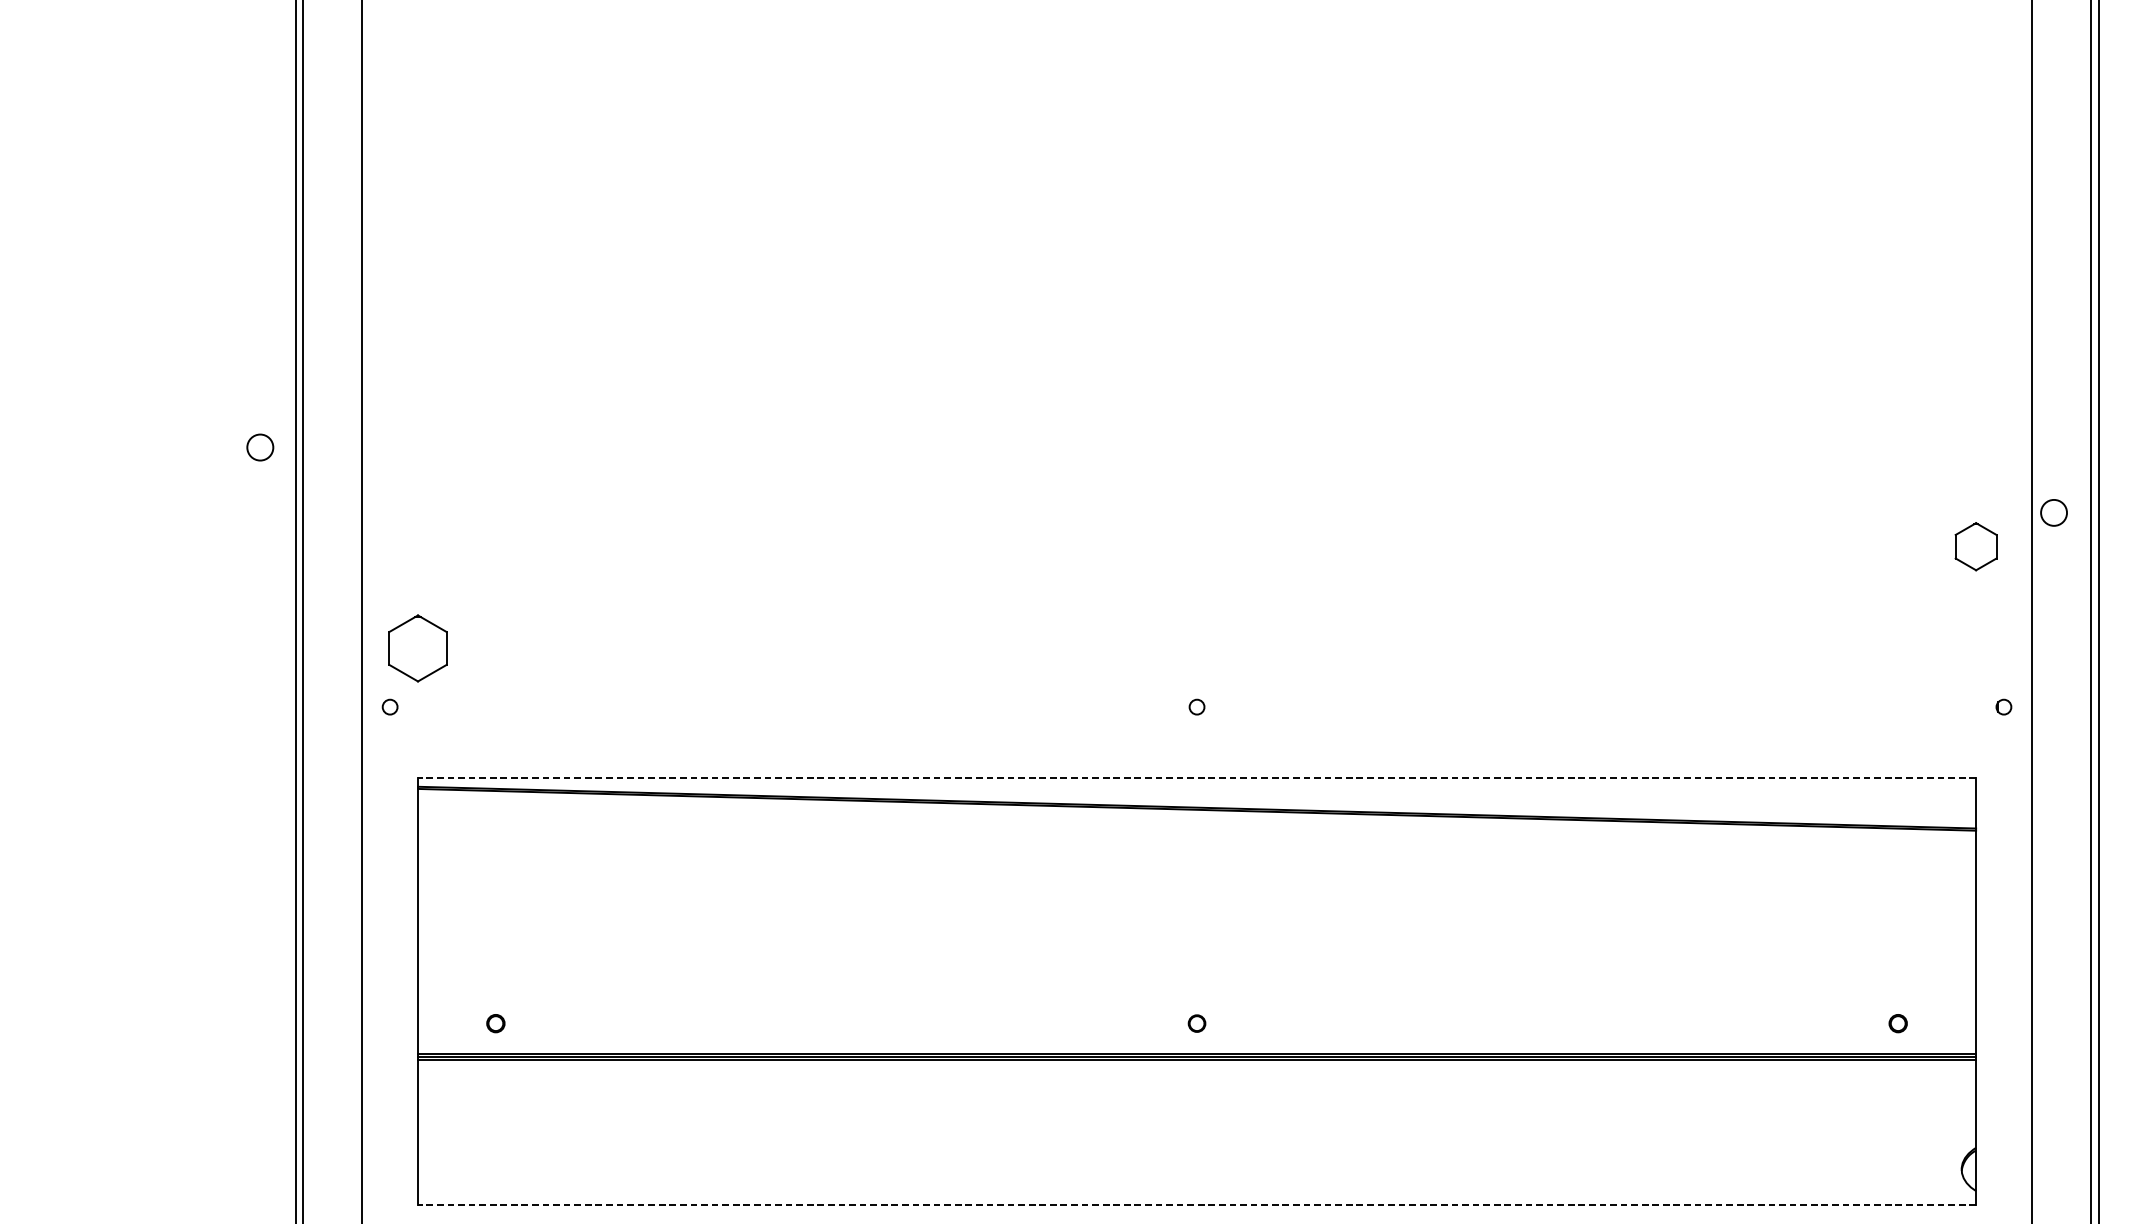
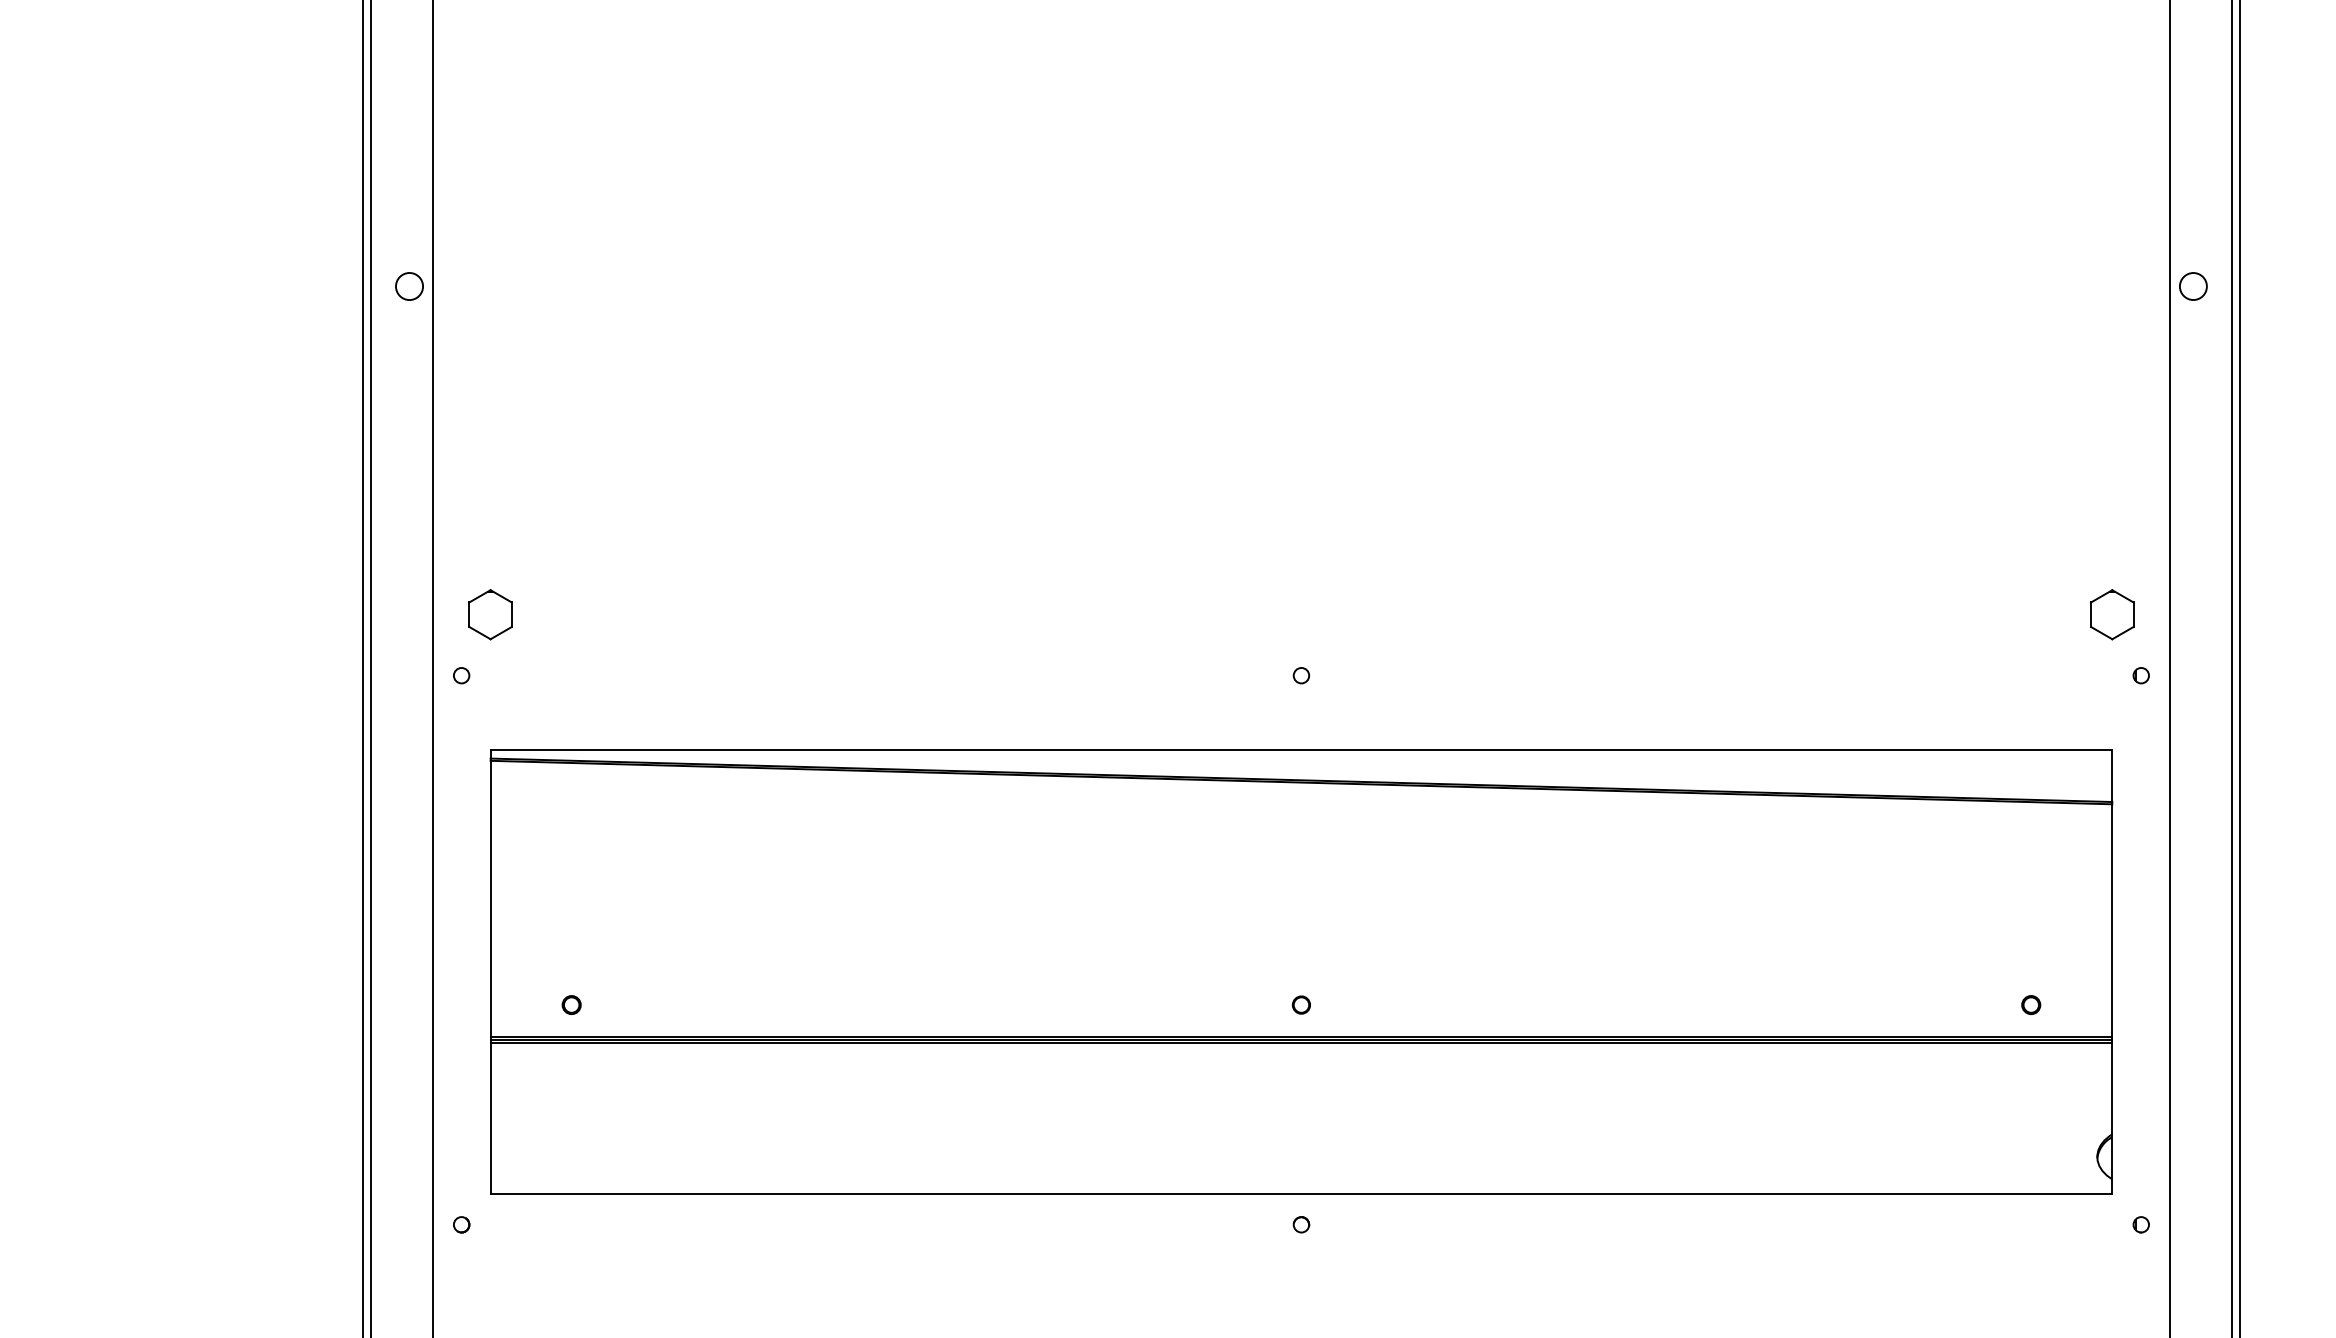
circle: (260, 447) -> (409, 286), moved
circle: (2054, 512) -> (2193, 286), moved
part: (1976, 546) -> (2112, 614), moved
part: (417, 648) -> (490, 614), size x0.71
line: (1197, 778) -> (1301, 749), dashed -> solid
line: (1197, 1204) -> (1301, 1193), dashed -> solid

